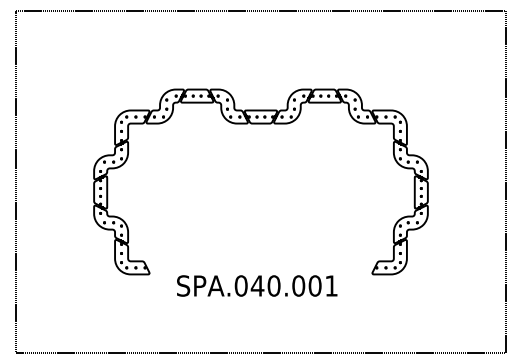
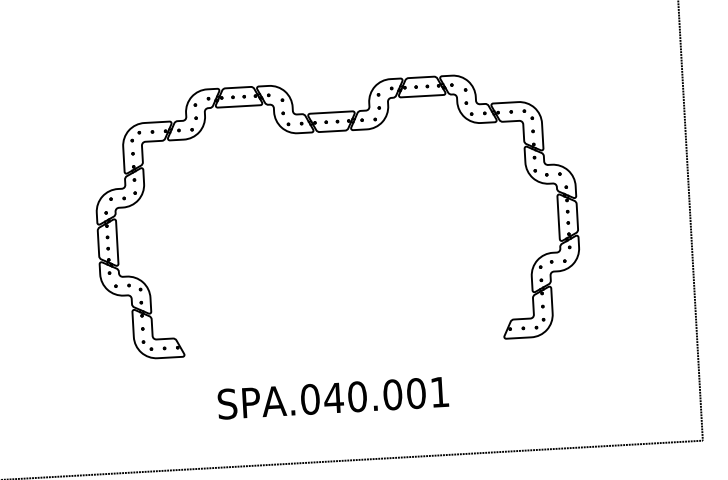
text: (257, 285) -> (333, 397), moved

